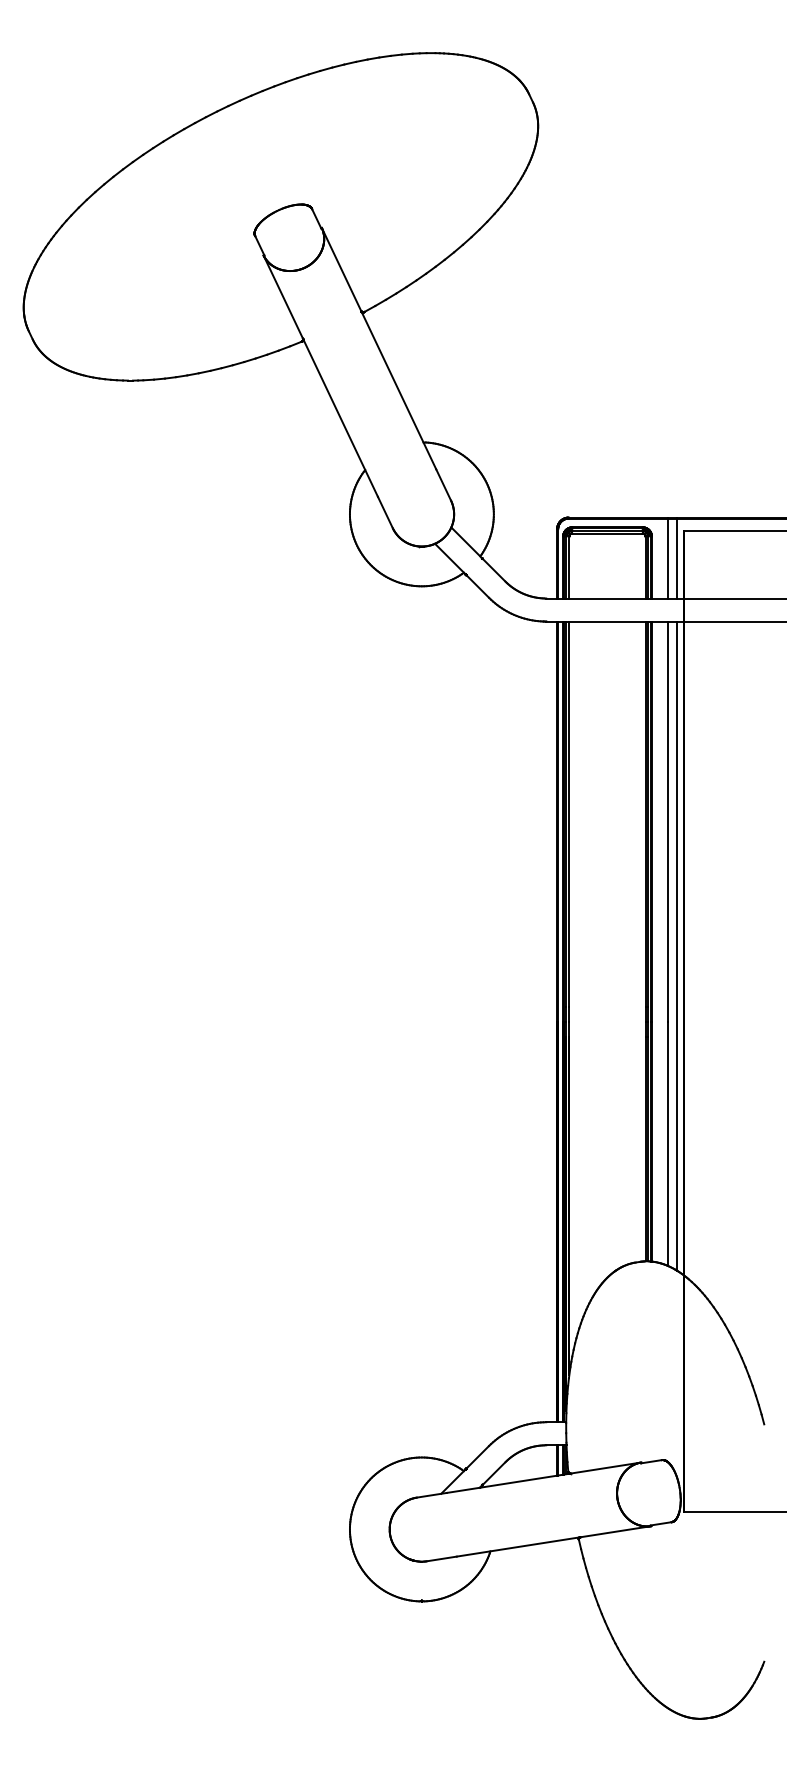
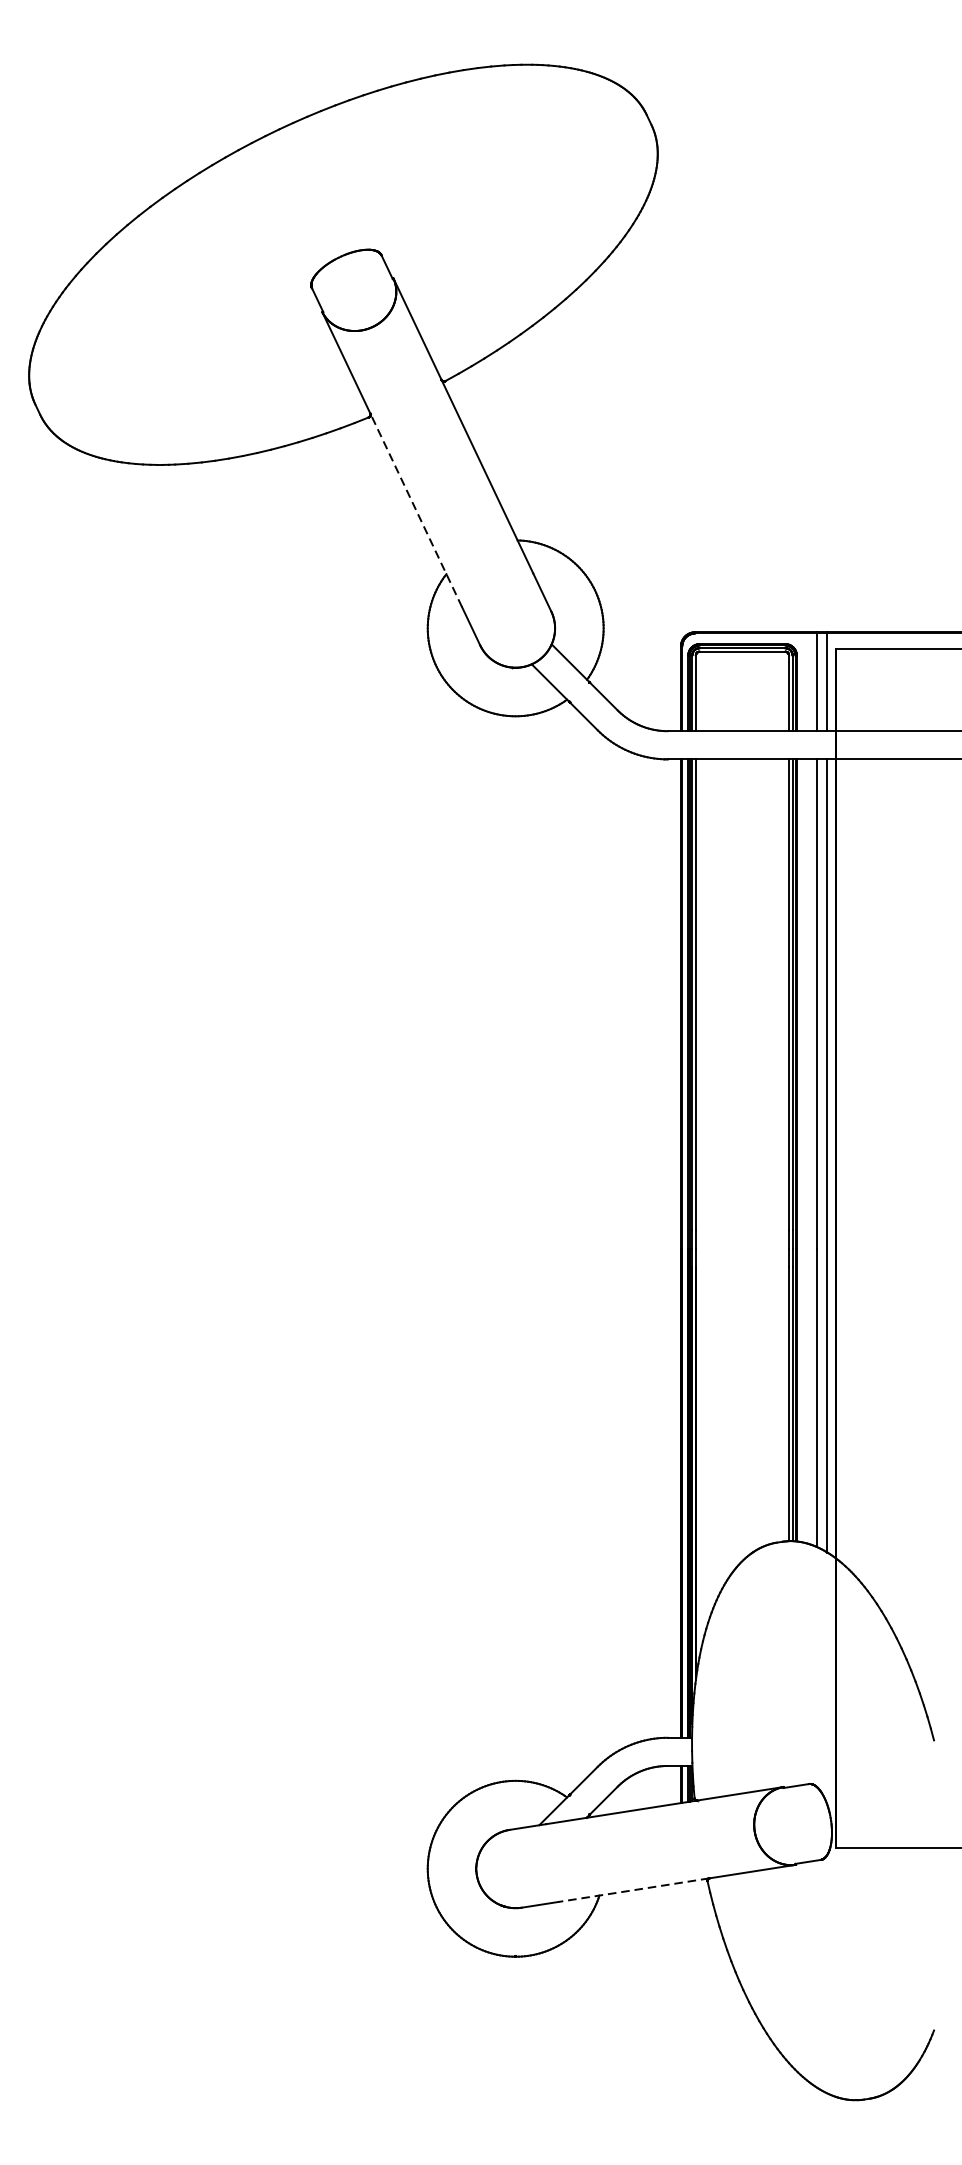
line: (340, 417) -> (416, 509), solid -> dashed
line: (518, 1546) -> (633, 1889), solid -> dashed

